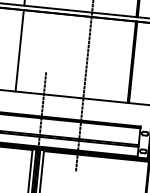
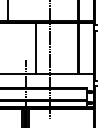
line: (19, 50) -> (35, 48), moved

